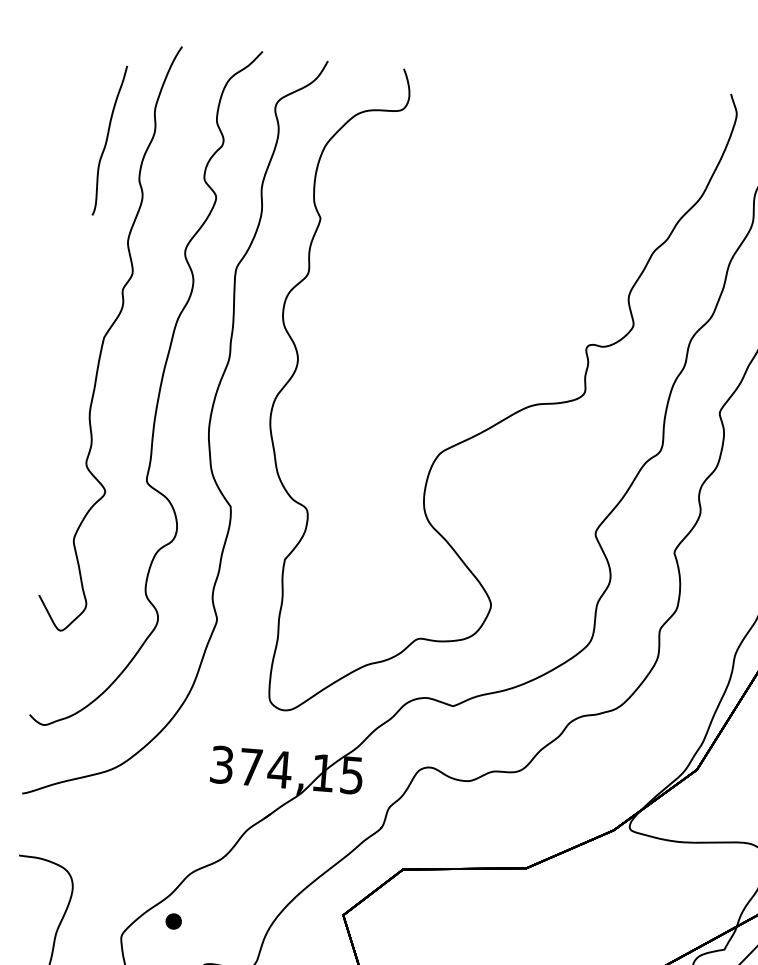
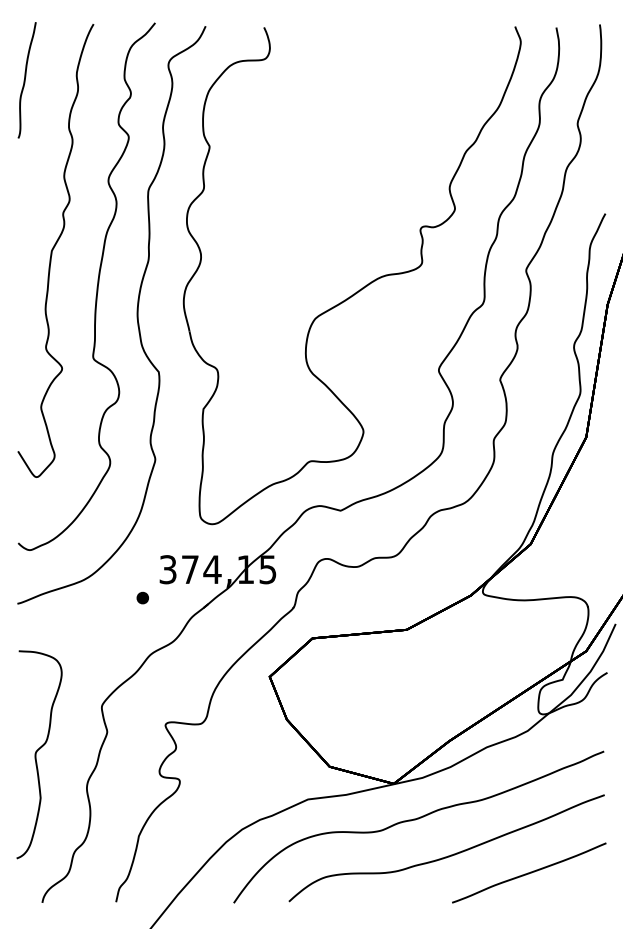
curve: (107, 140) -> (25, 80), moved
part: (173, 920) -> (142, 597), moved

